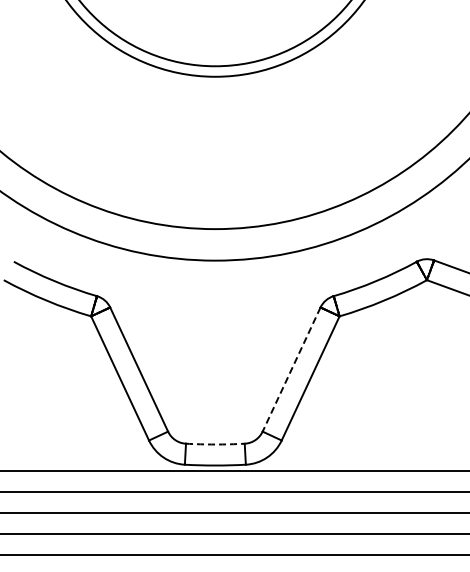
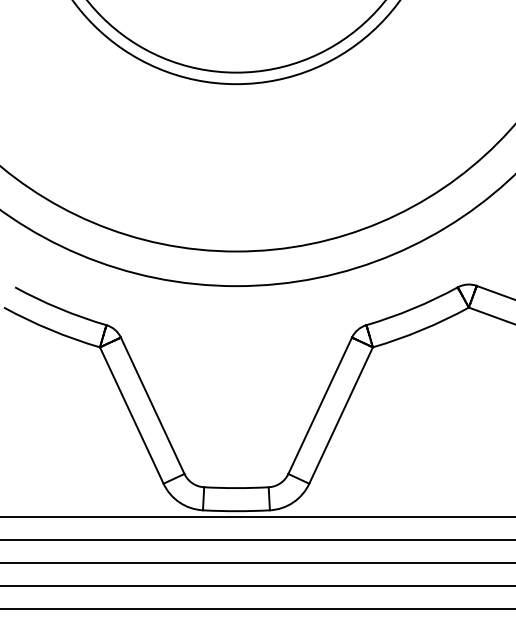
line: (291, 370) -> (320, 406), dashed -> solid
arc: (215, 444) -> (236, 488), dashed -> solid

